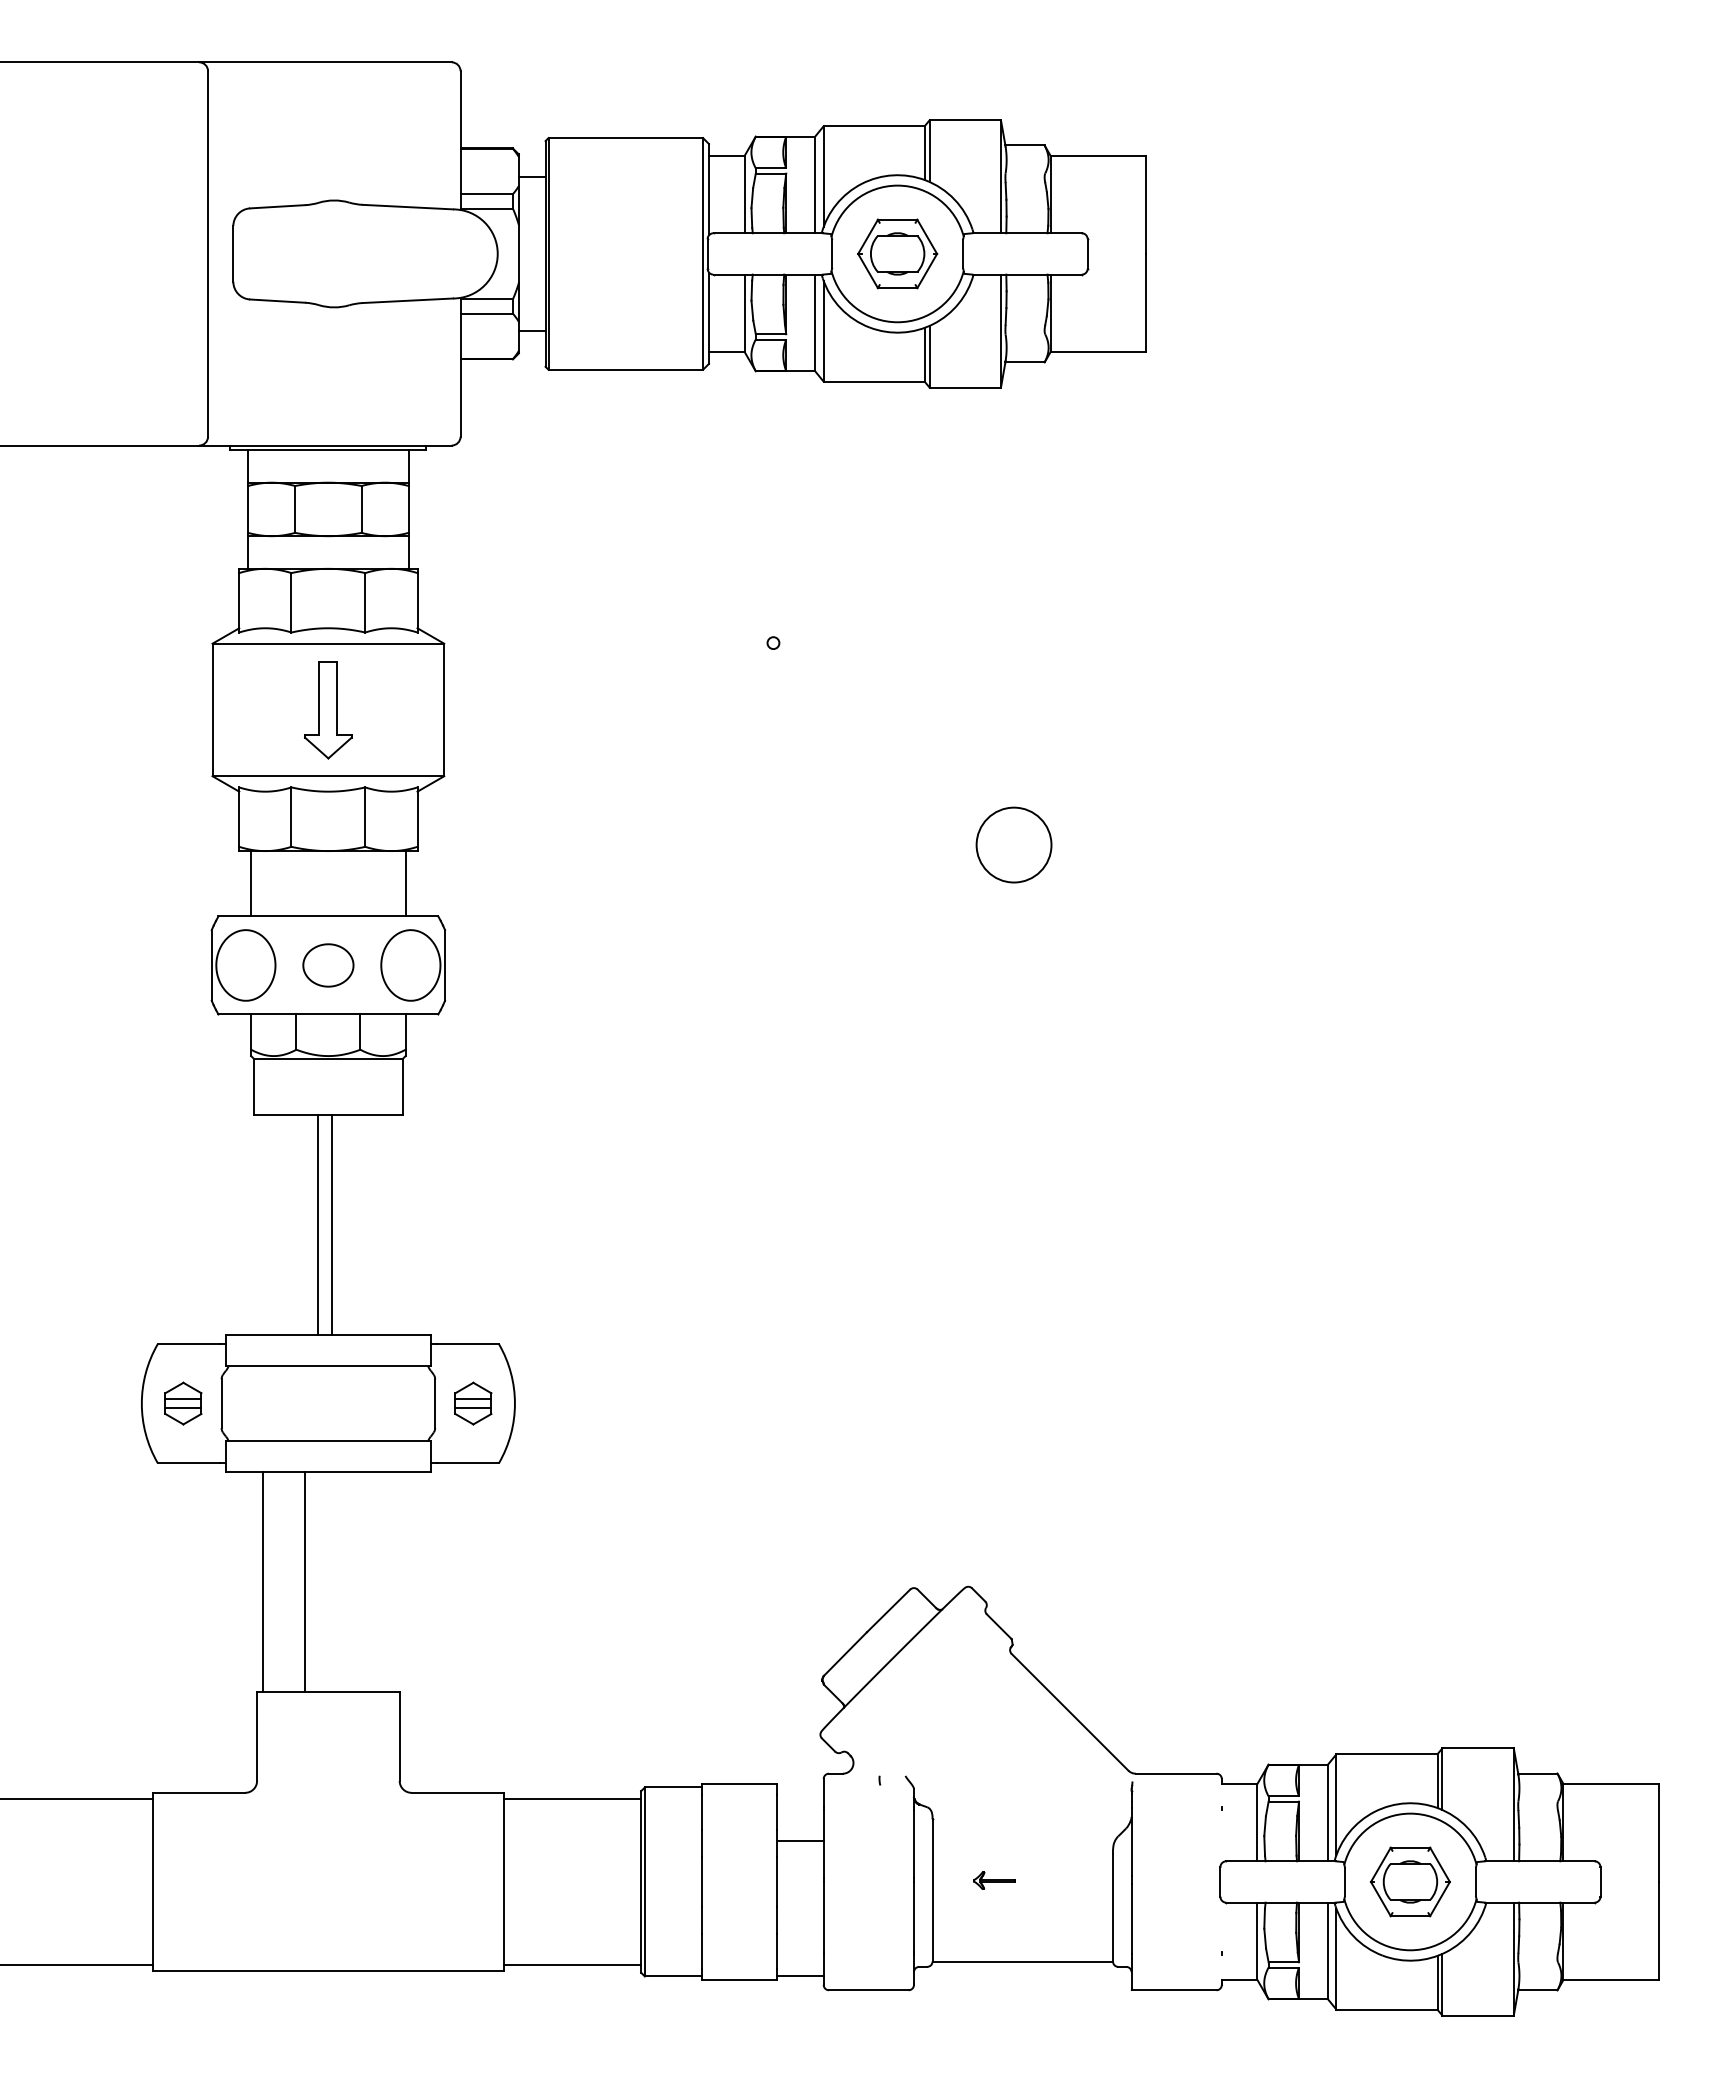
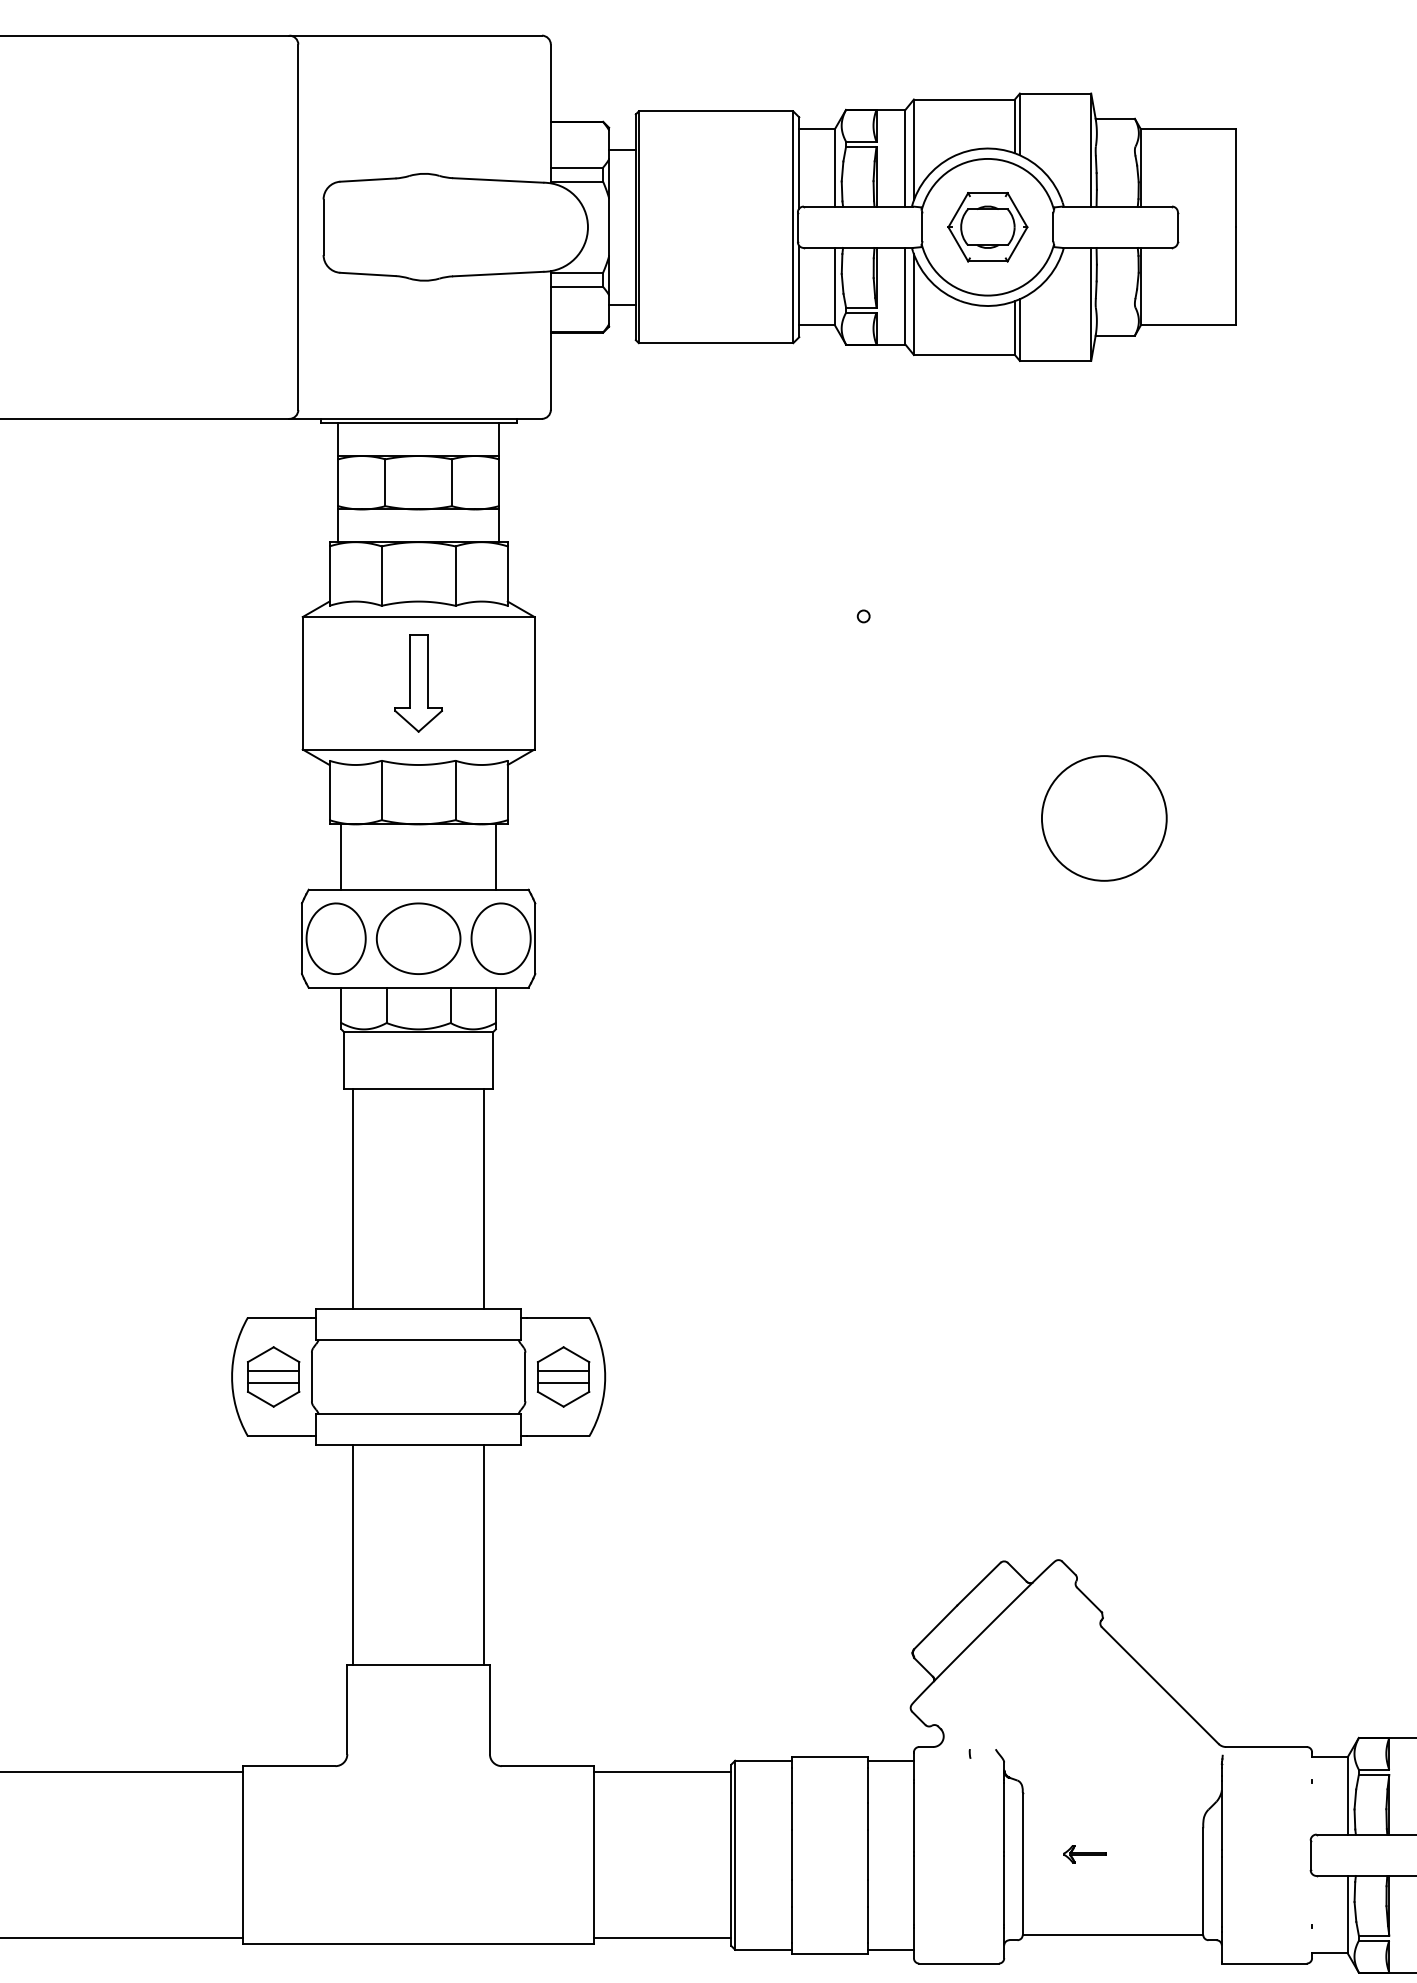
circle: (1013, 844) -> (1103, 817), size x1.67
part: (328, 965) -> (418, 938), size x1.67
line: (318, 1225) -> (353, 1198), moved
line: (331, 1225) -> (483, 1198), moved
part: (183, 1403) -> (273, 1376), size x1.43
part: (473, 1403) -> (563, 1376), size x1.43
line: (304, 1581) -> (483, 1554), moved
line: (800, 1841) -> (890, 1760), moved

